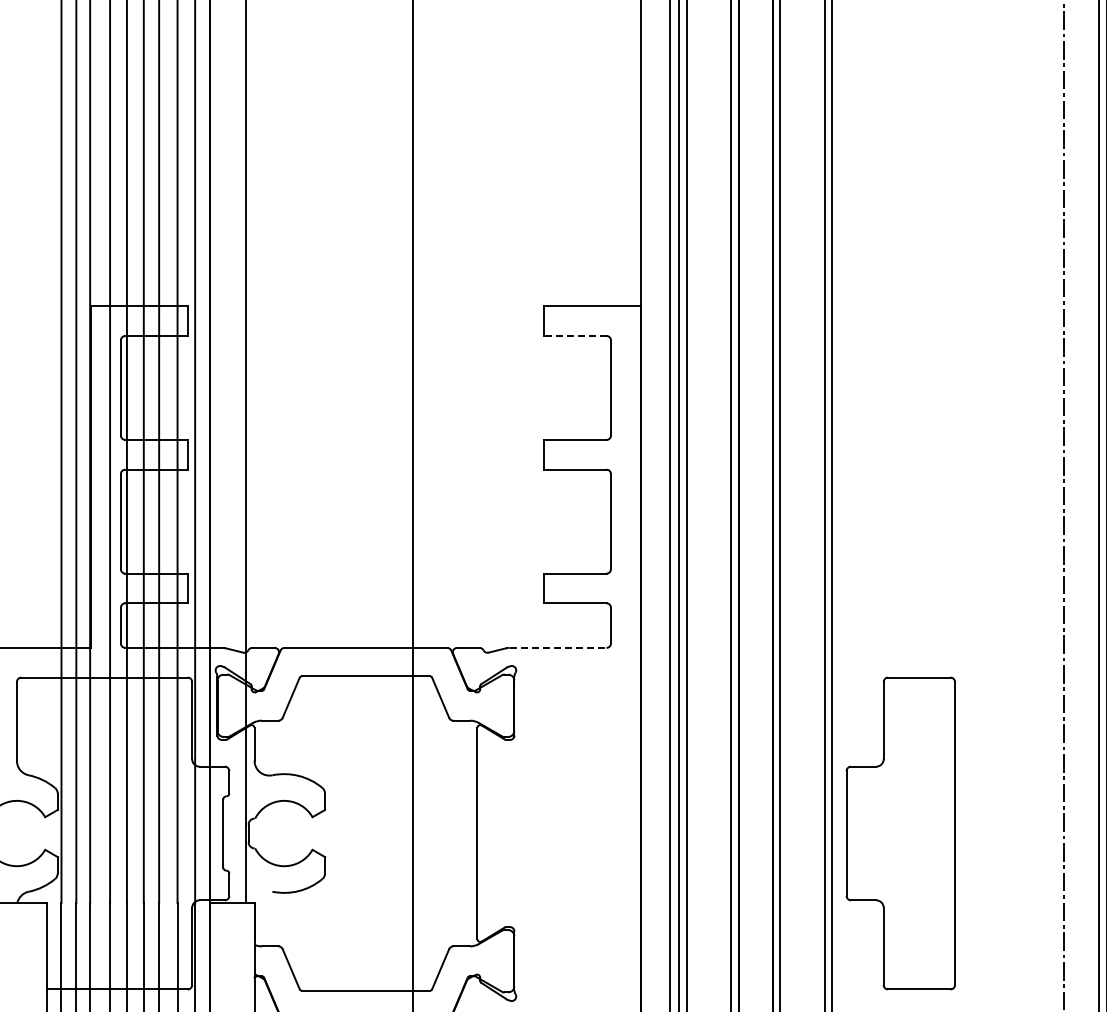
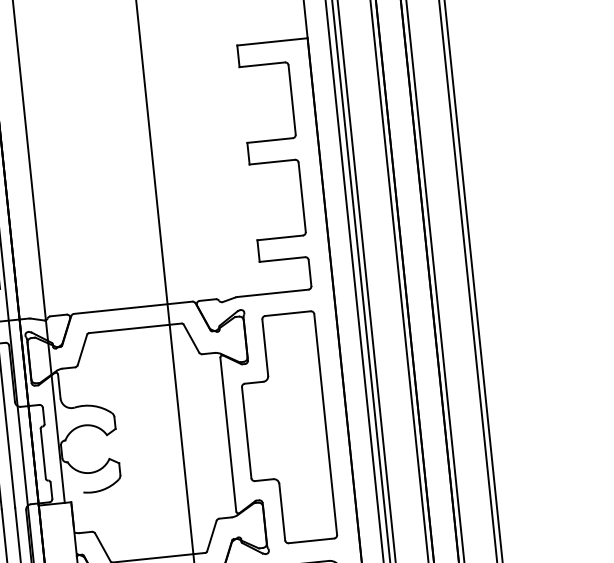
line: (574, 336) -> (261, 65), dashed -> solid
line: (558, 647) -> (273, 293), dashed -> solid
part: (900, 833) -> (285, 428), moved

